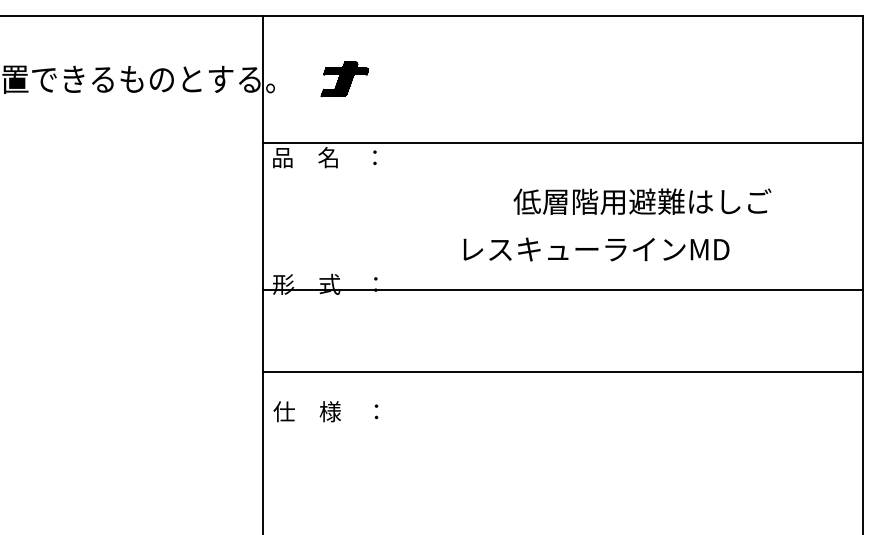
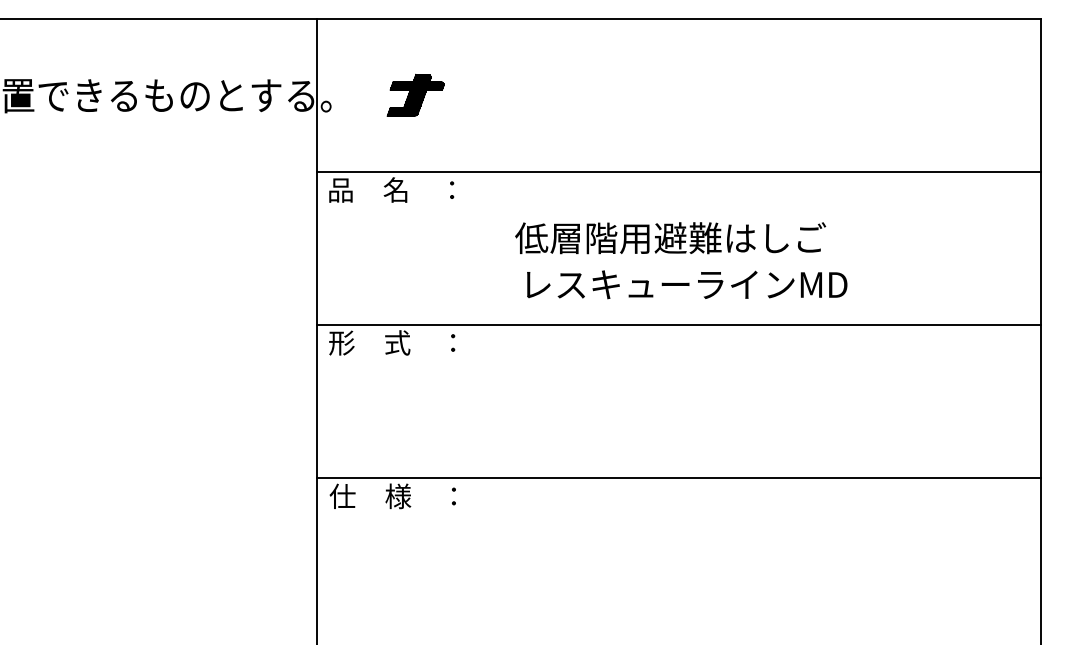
text: (642, 201) -> (670, 238), moved
text: (596, 249) -> (687, 284), moved
line: (562, 289) -> (678, 325), moved
line: (562, 372) -> (678, 477), moved

